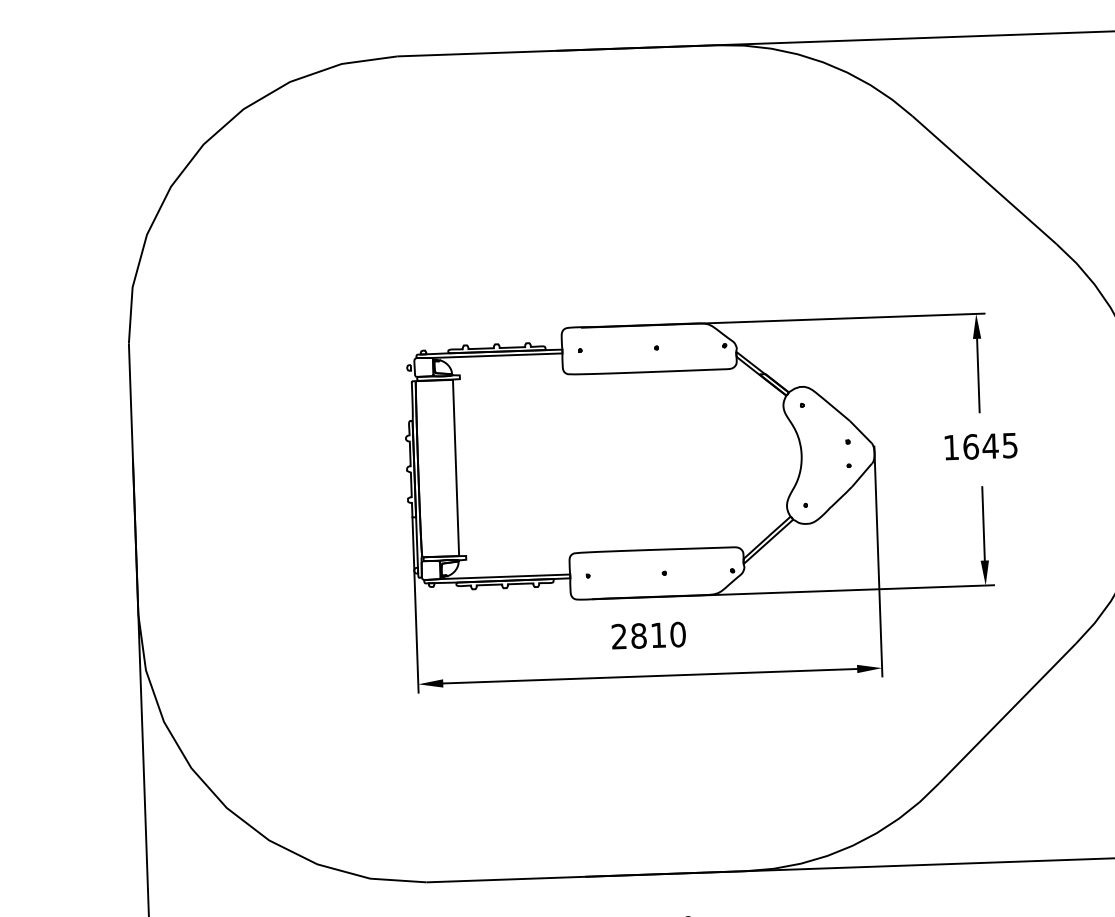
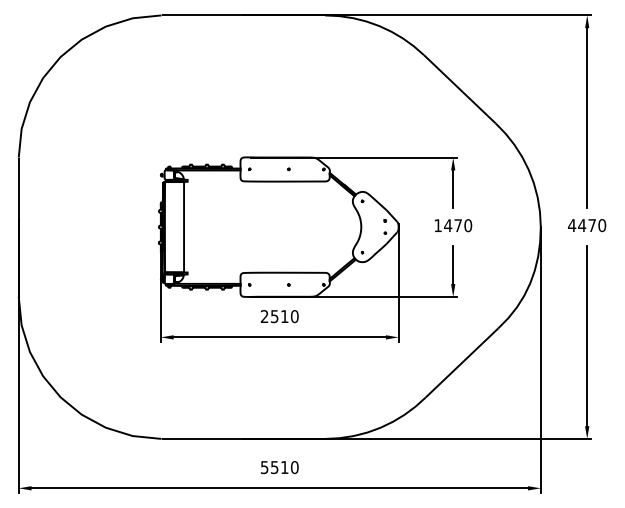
text: (991, 445) -> (458, 225), 1645 -> 1470
text: (638, 635) -> (274, 316), 2810 -> 2510

